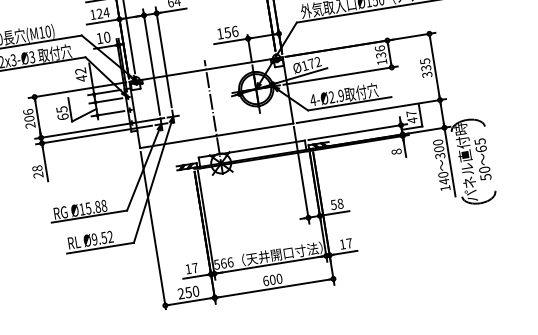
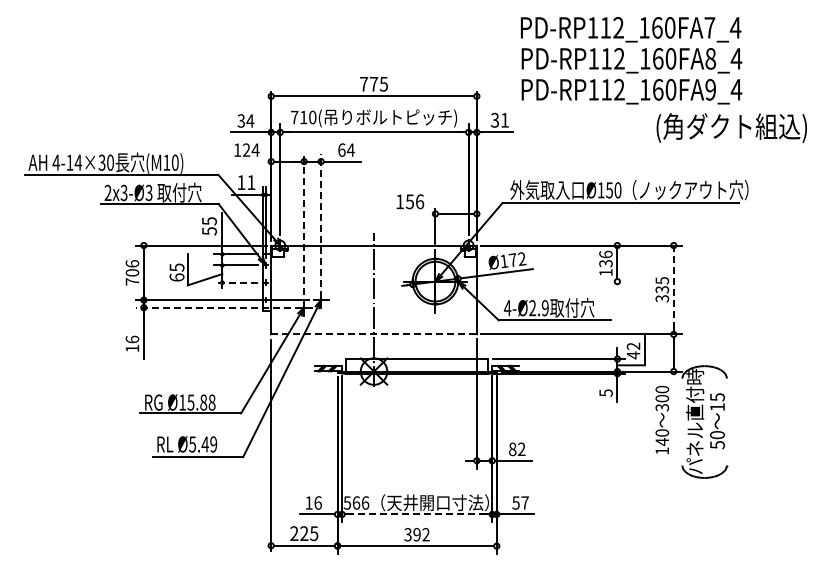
line: (103, 21) -> (249, 161), removed
text: (107, 37) -> (251, 182), 10 -> 11
line: (230, 41) -> (412, 213), removed
line: (164, 57) -> (321, 220), solid -> dashed
line: (151, 62) -> (304, 224), solid -> dashed
line: (434, 66) -> (673, 289), solid -> dashed
text: (81, 75) -> (209, 226), 42 -> 55
line: (340, 75) -> (548, 281), removed
line: (108, 113) -> (236, 282), solid -> dashed
text: (411, 113) -> (633, 346), 47 -> 42
text: (30, 125) -> (132, 281), 206 -> 706
line: (93, 134) -> (213, 307), solid -> dashed
line: (217, 135) -> (374, 334), solid -> dashed
text: (481, 149) -> (717, 407), 65 -> 15
text: (396, 151) -> (605, 392), 8 -> 5
line: (449, 161) -> (673, 417), removed
text: (37, 171) -> (132, 343), 28 -> 16
text: (336, 204) -> (516, 449), 58 -> 82
text: (102, 238) -> (203, 444), Ø9.52 -> Ø5.49
text: (342, 244) -> (515, 502), 17 -> 57
line: (270, 264) -> (417, 514), solid -> dashed
text: (194, 267) -> (317, 502), 17 -> 16
text: (272, 279) -> (416, 534), 600 -> 392
text: (192, 291) -> (309, 533), 250 -> 225

